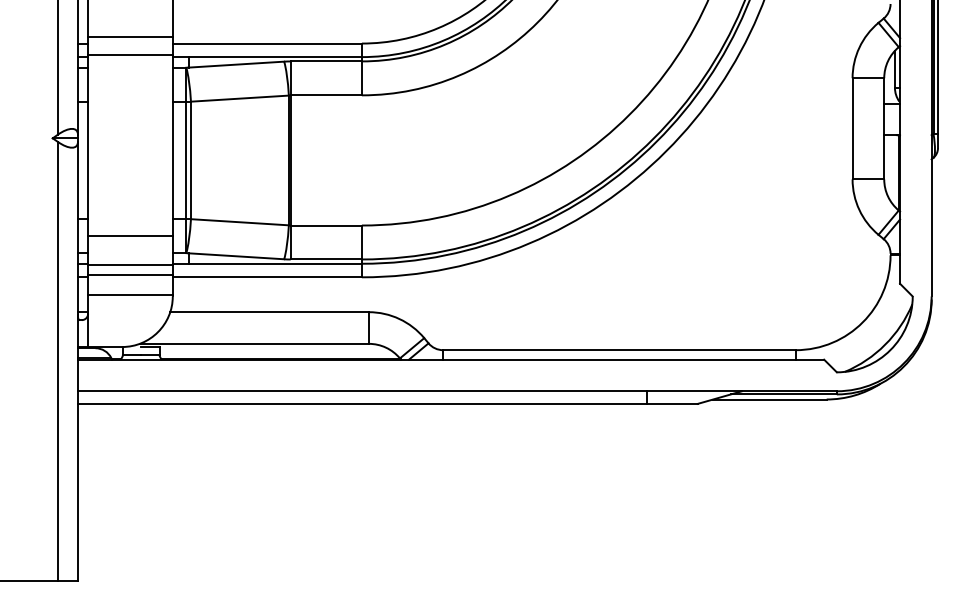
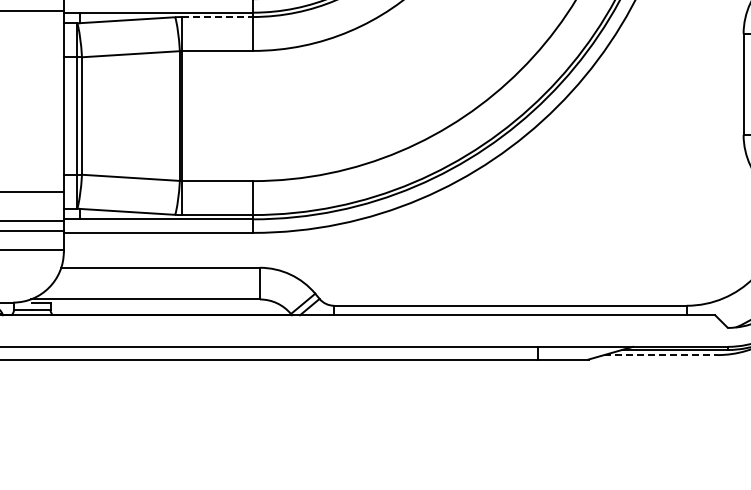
line: (326, 61) -> (217, 17), solid -> dashed
line: (769, 399) -> (660, 355), solid -> dashed

